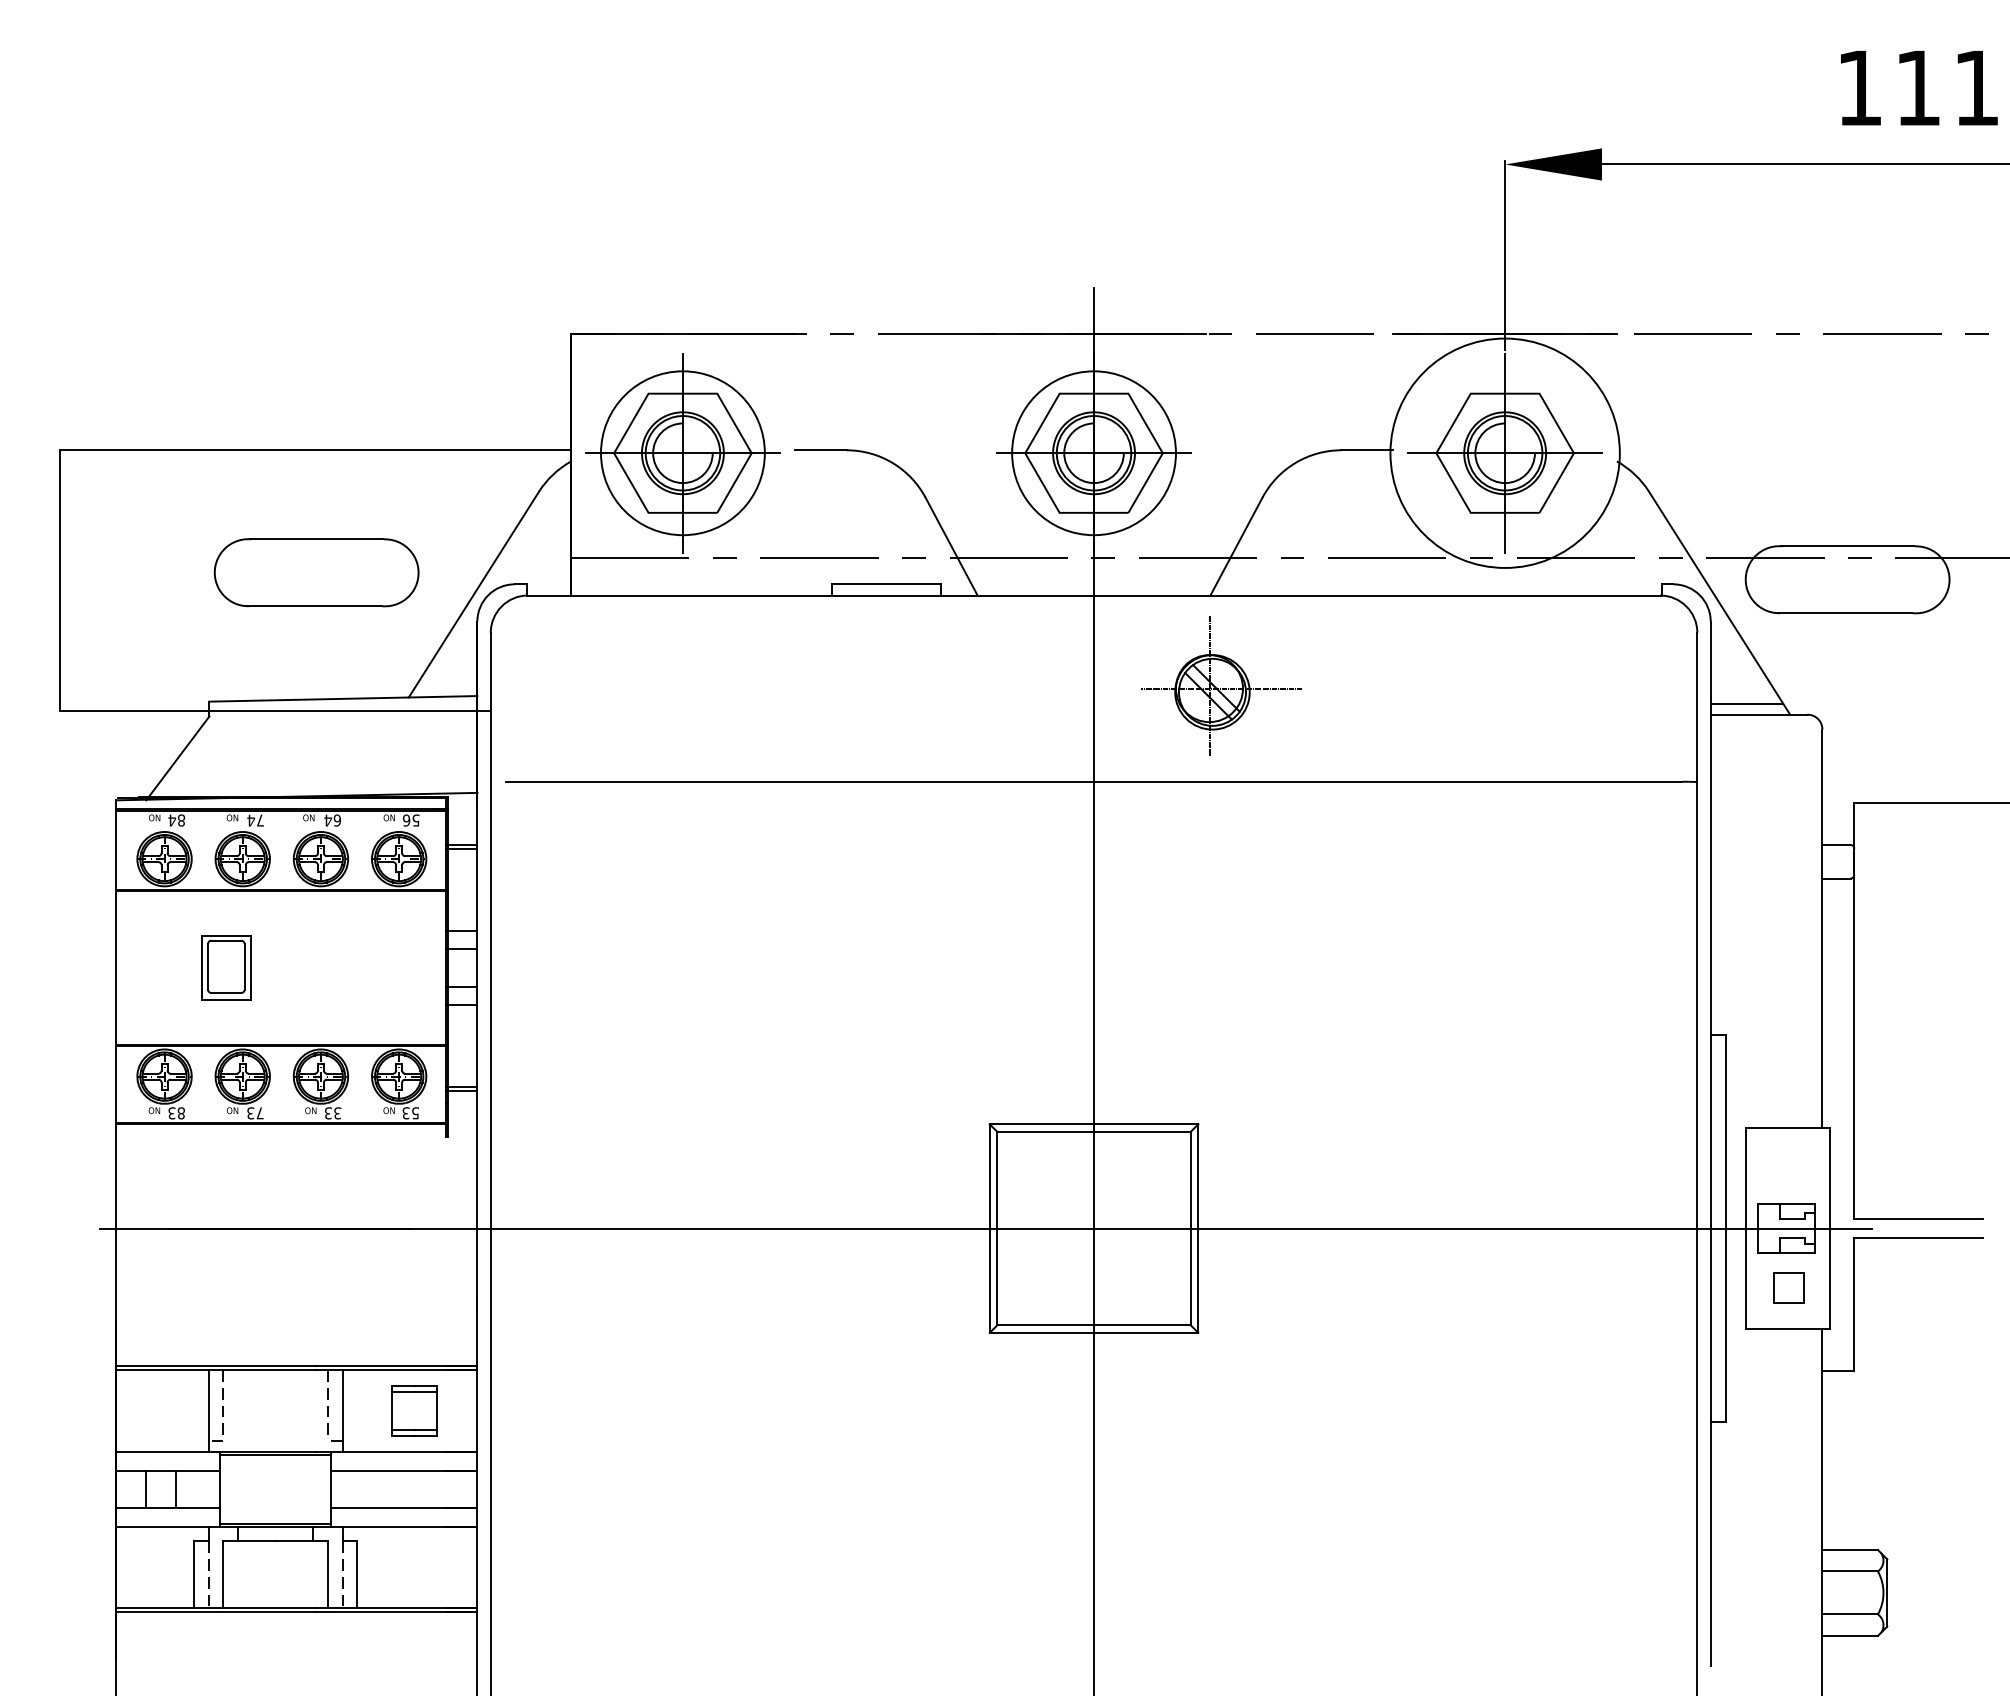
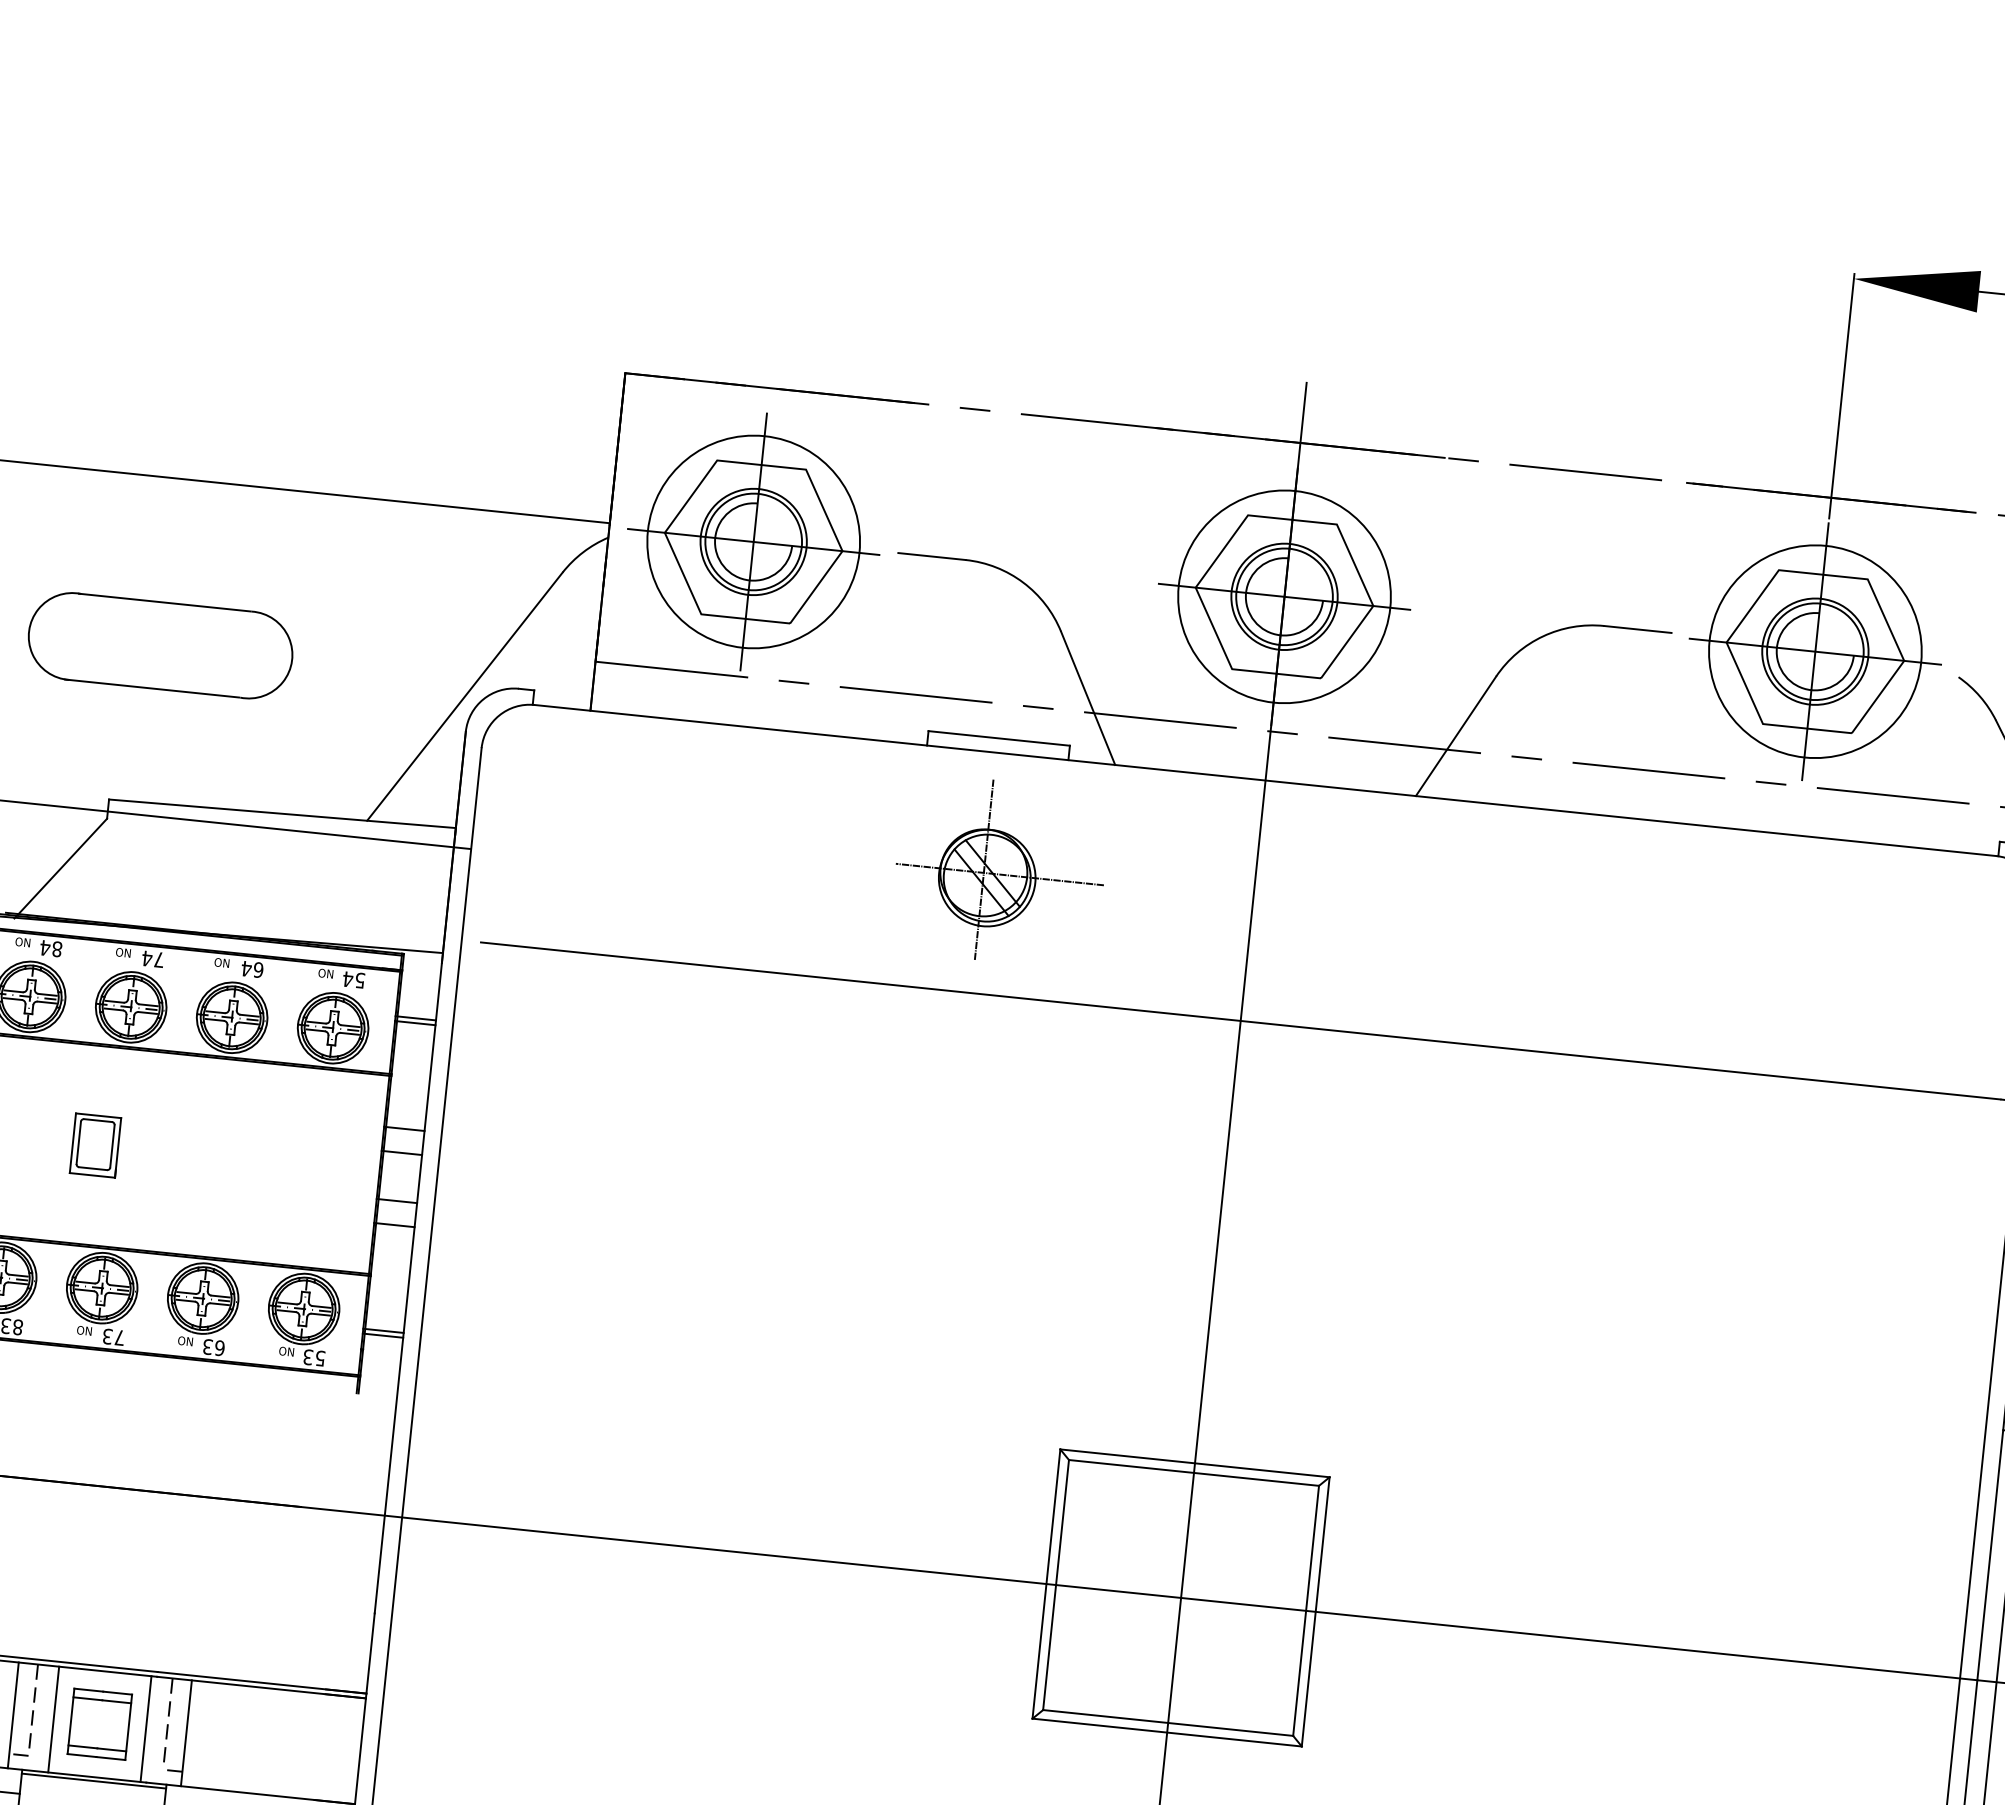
circle: (1505, 453) -> (1815, 652), size x0.71
part: (316, 572) -> (160, 645), moved
part: (1221, 685) -> (999, 870), moved
text: (406, 820) -> (347, 979), 56 -> 54
part: (226, 967) -> (95, 1145), size x0.71
text: (337, 1113) -> (219, 1348), 33 -> 63
part: (414, 1410) -> (99, 1723), moved
line: (239, 1411) -> (53, 1720), added
line: (311, 1411) -> (146, 1729), added

